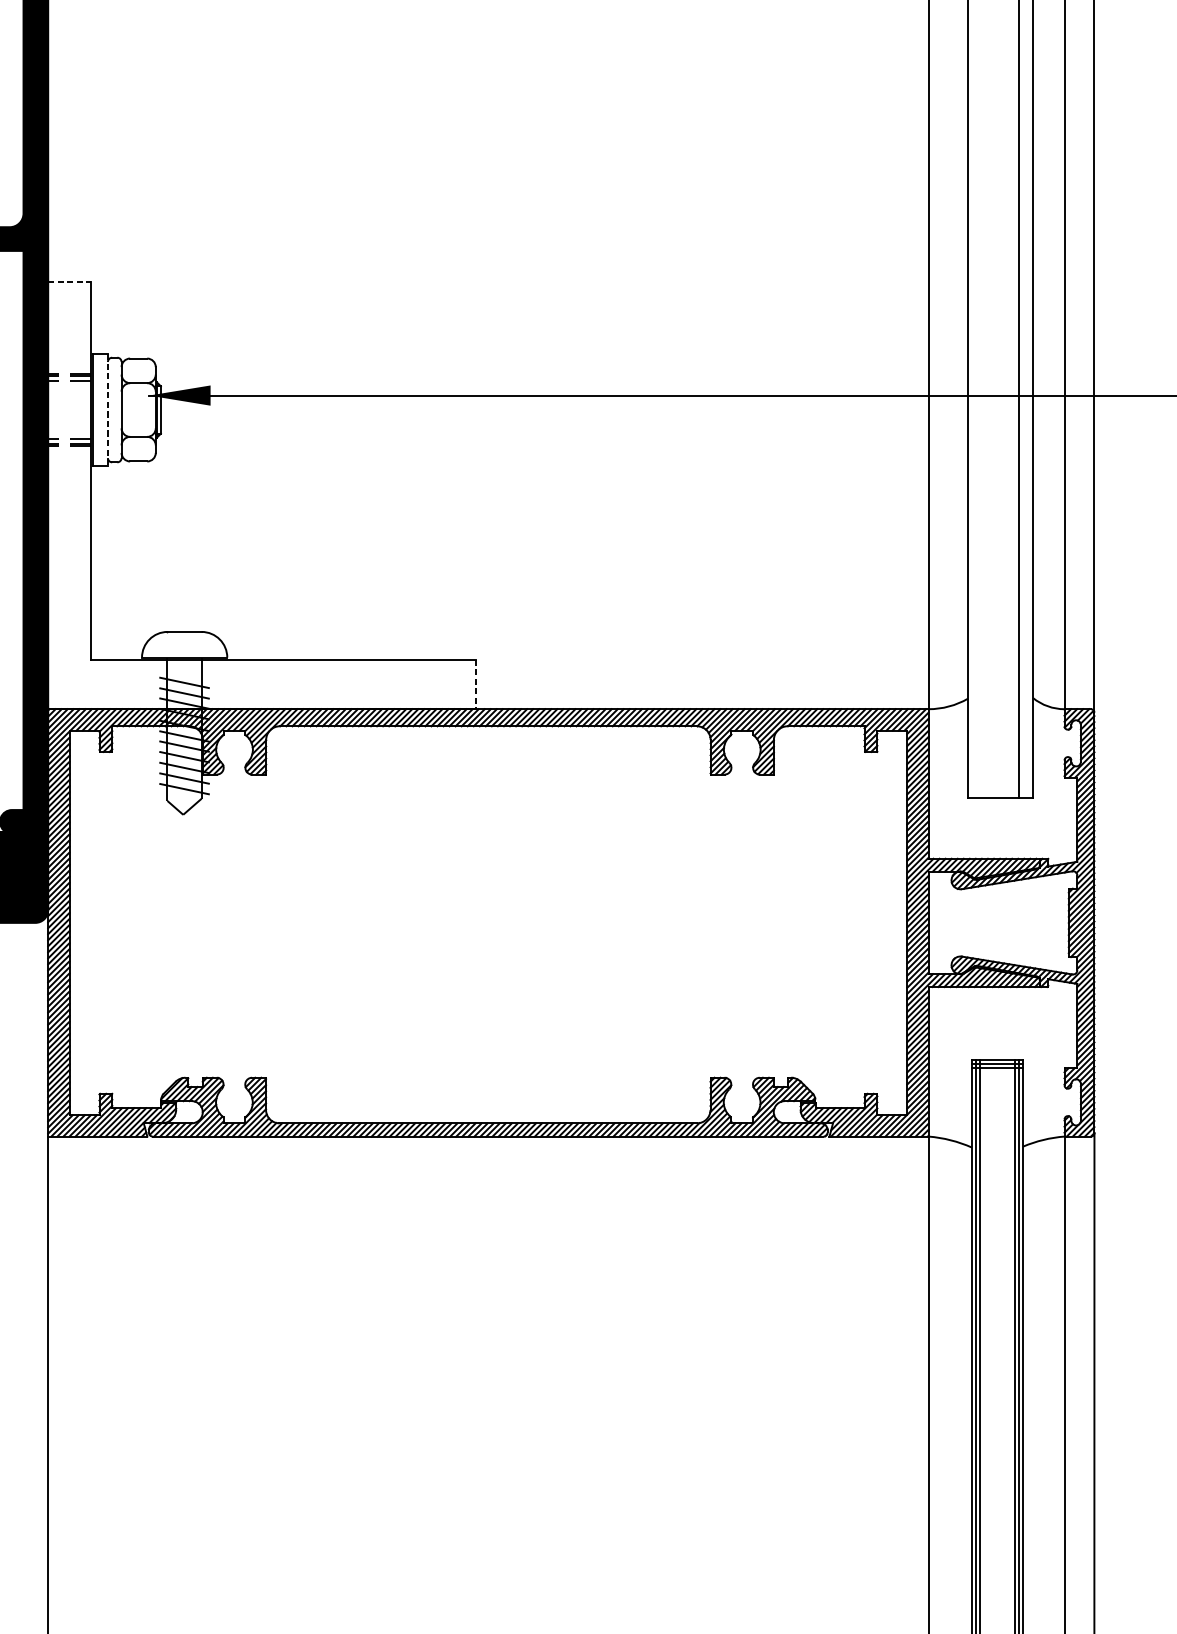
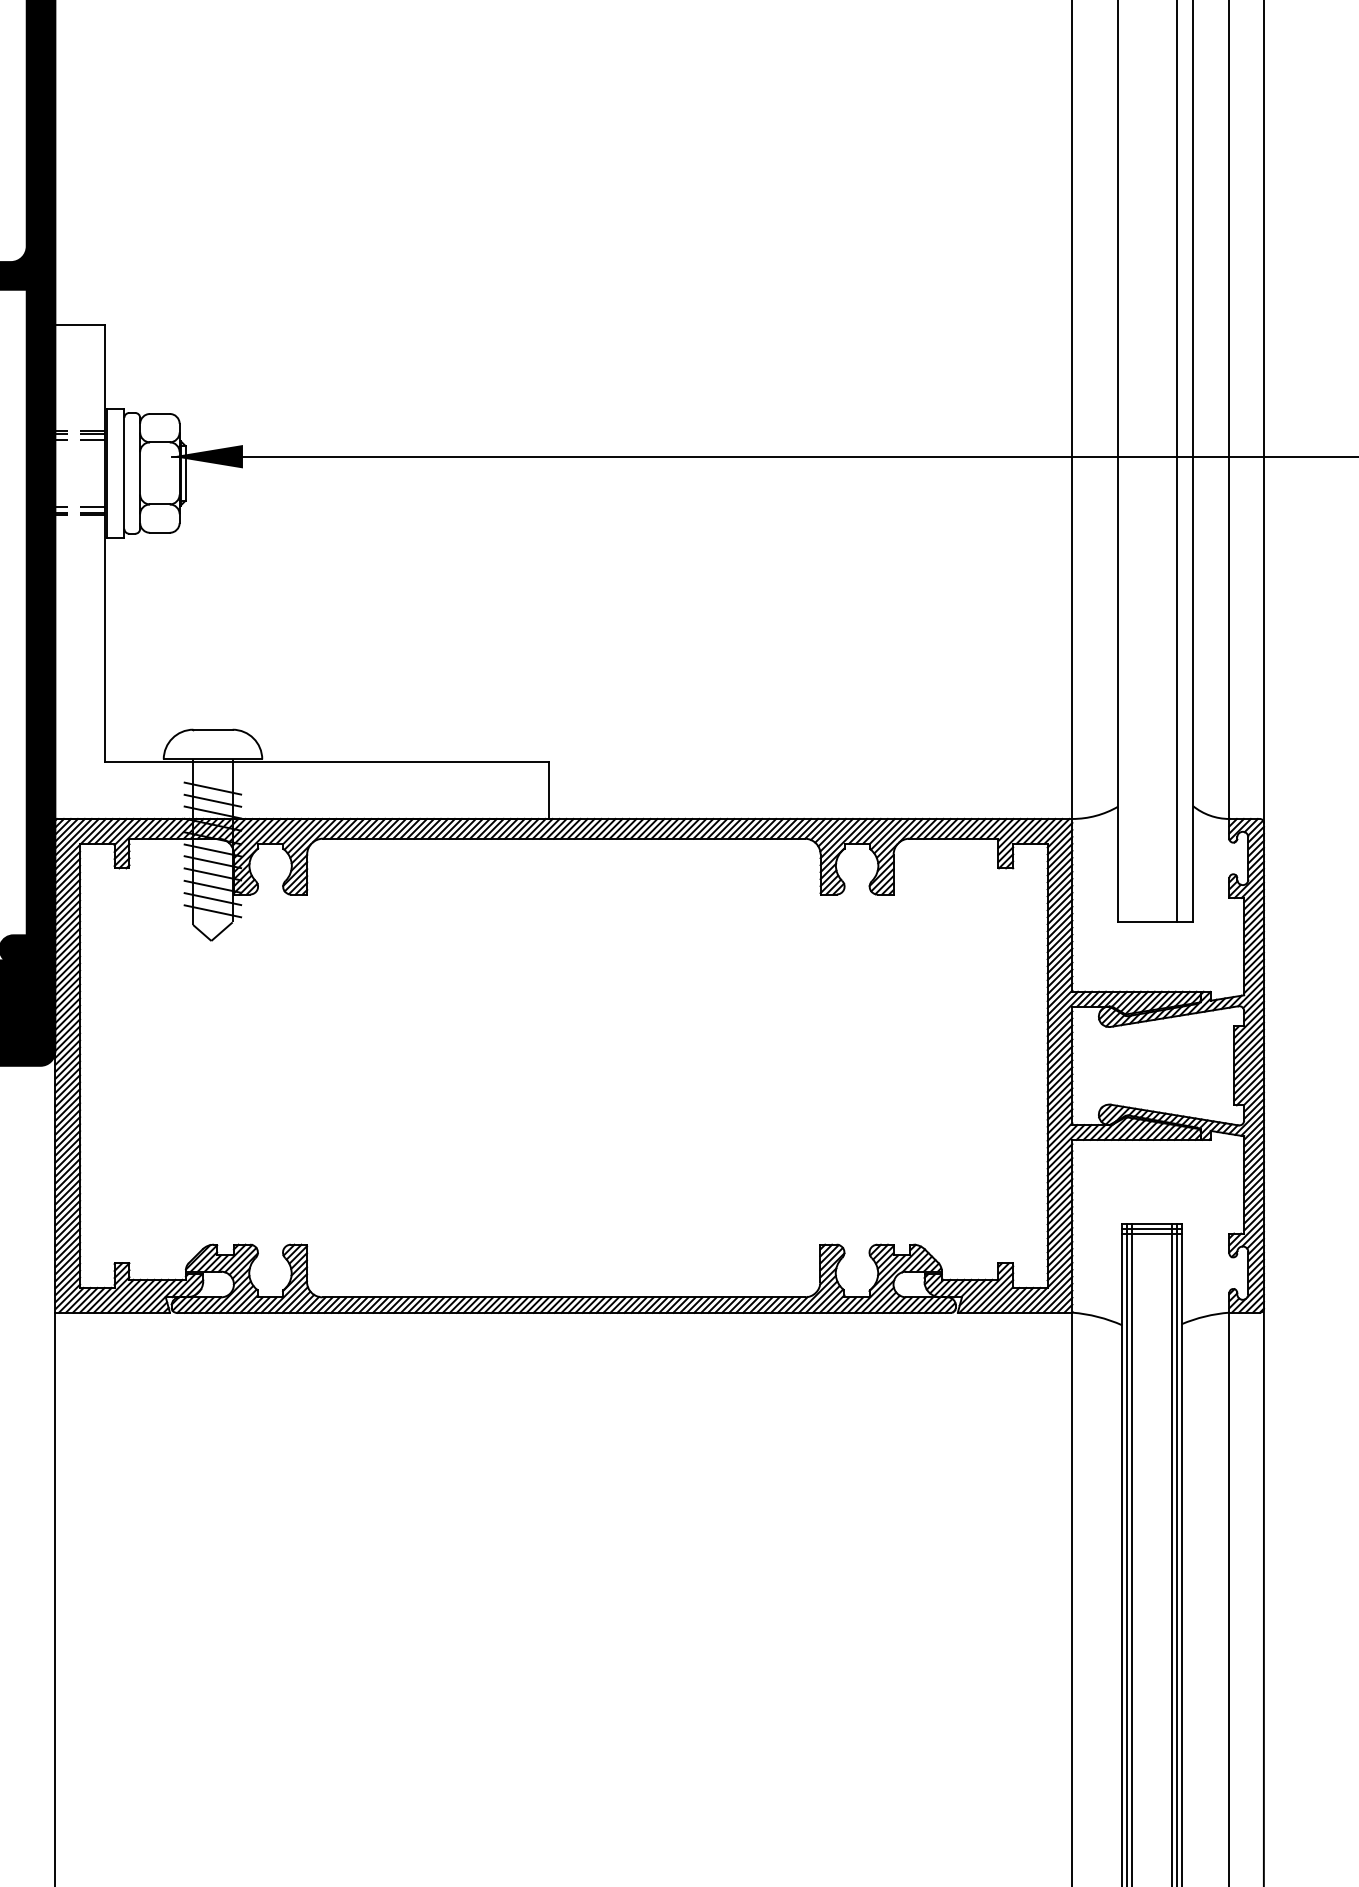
line: (69, 281) -> (80, 325), dashed -> solid
line: (108, 410) -> (124, 473), dashed -> solid
line: (475, 684) -> (549, 790), dashed -> solid

